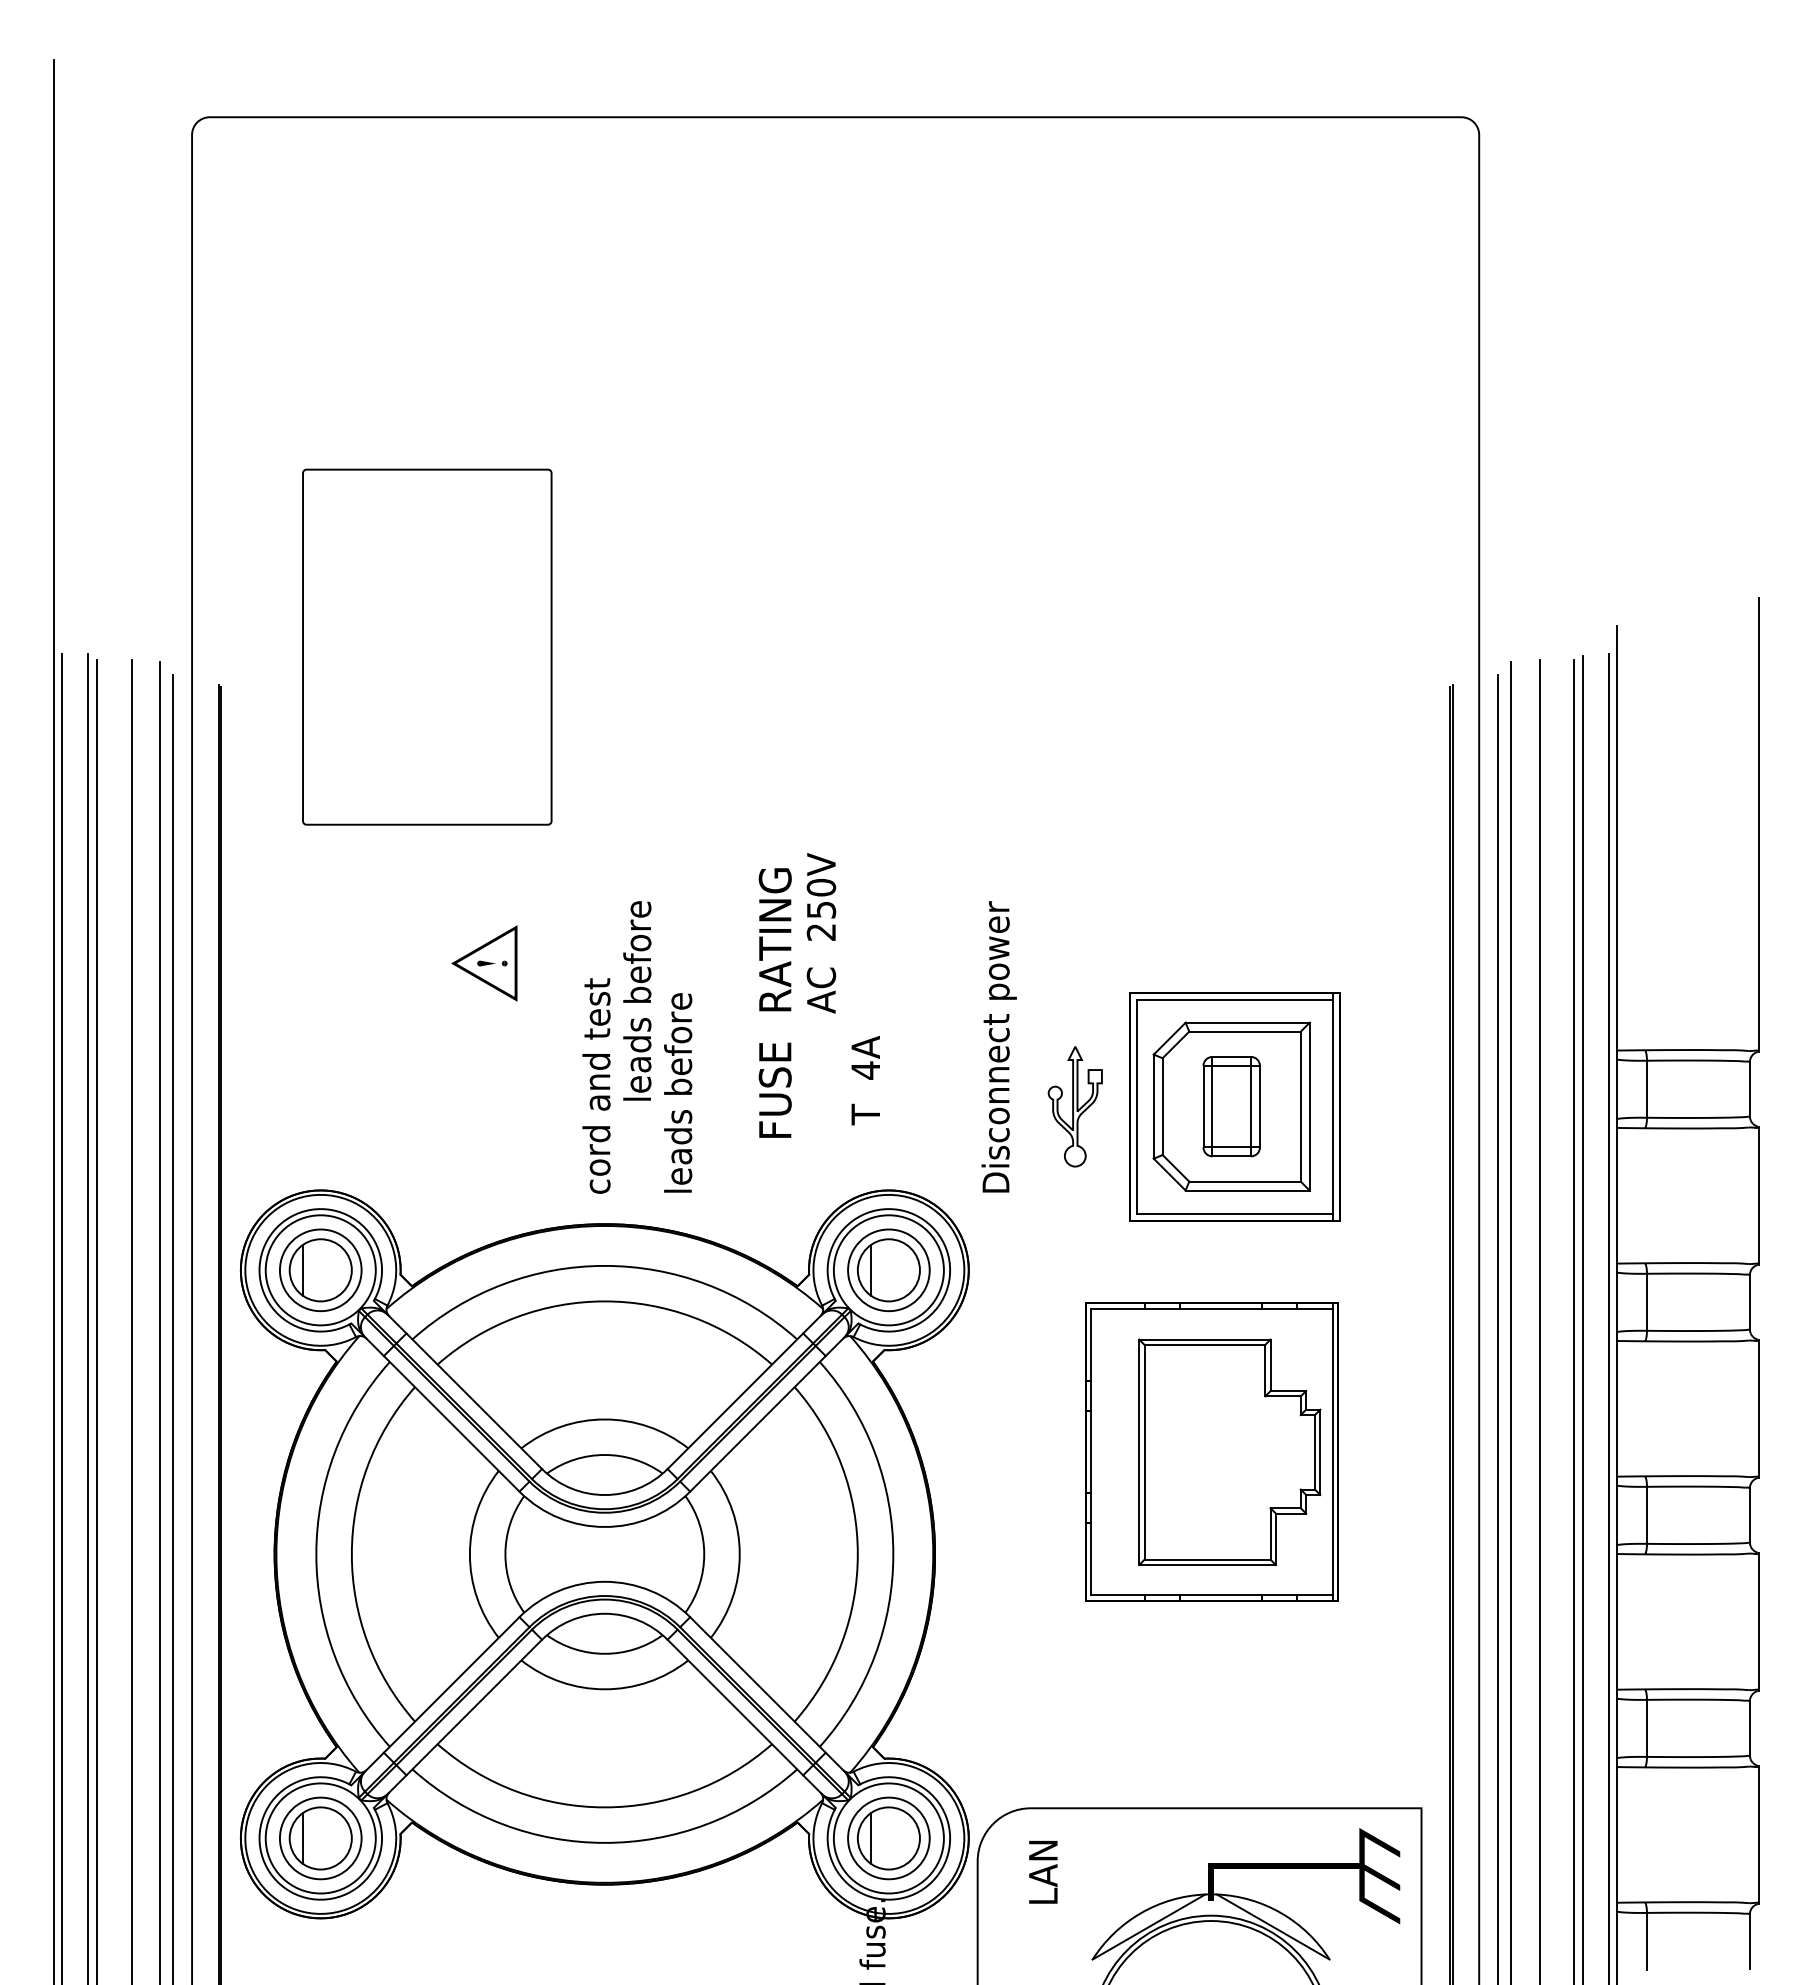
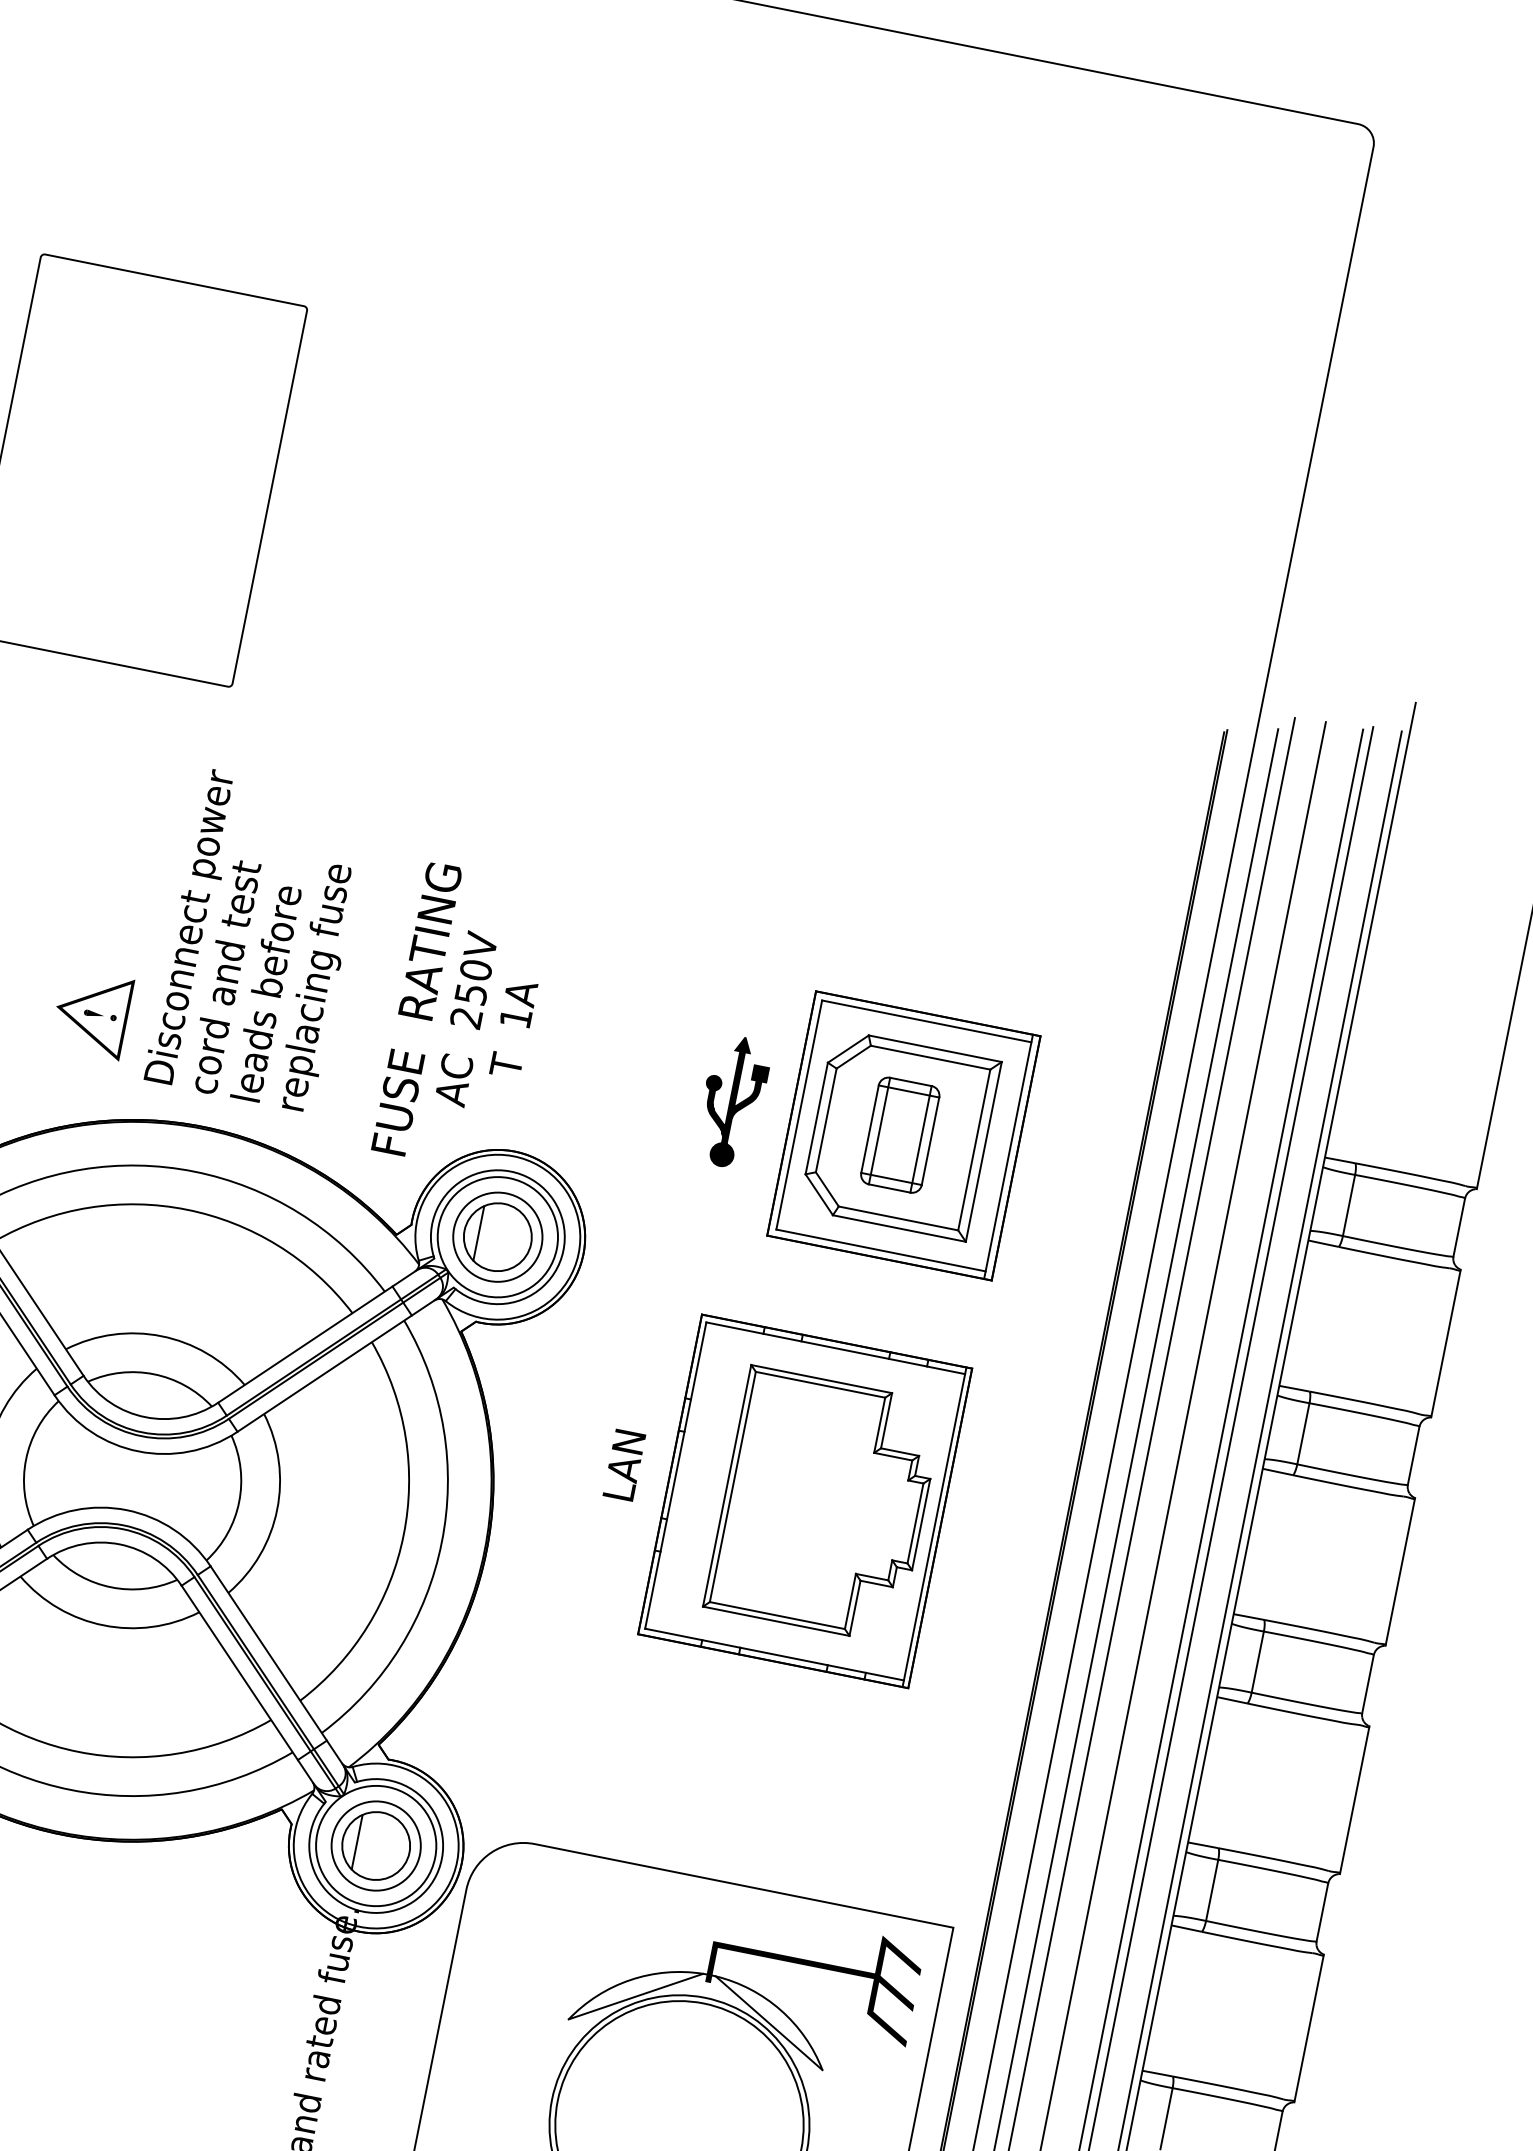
text: (821, 933) -> (466, 1019), moved
part: (484, 963) -> (91, 1013), moved
text: (637, 1000) -> (266, 992), moved
text: (774, 1002) -> (416, 1008), moved
text: (998, 1046) -> (191, 926), moved
text: (865, 1070) -> (515, 1018), 4A -> 1A
text: (681, 1078) -> (316, 987), leads before -> replacing fuse
fill: (1074, 1106) -> (731, 1101), added
text: (1043, 1872) -> (624, 1465), moved

